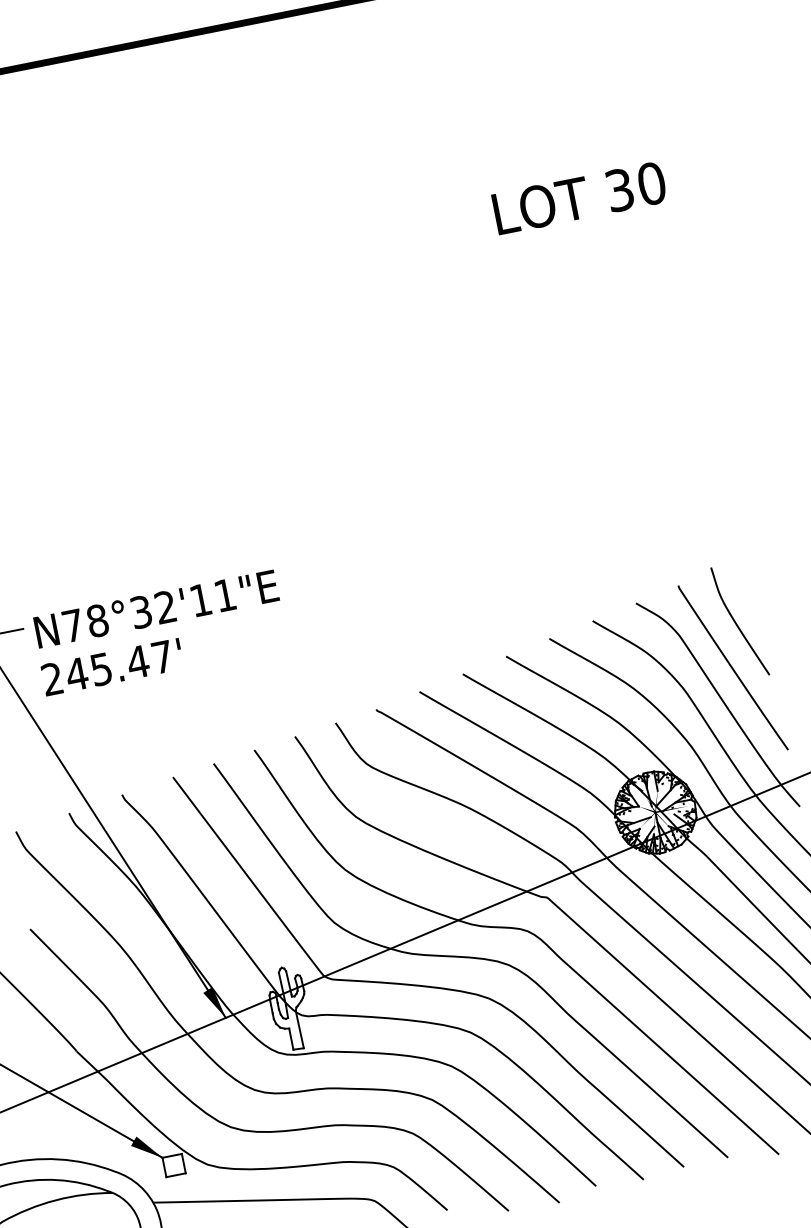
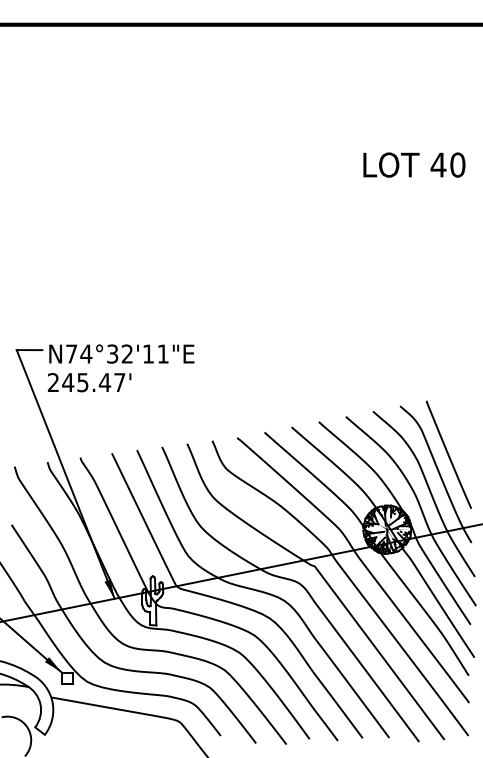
text: (619, 189) -> (438, 164), 30 -> 40
text: (97, 619) -> (86, 353), N78°32'11"E -> N74°32'11"E
curve: (736, 621) -> (456, 428), removed

